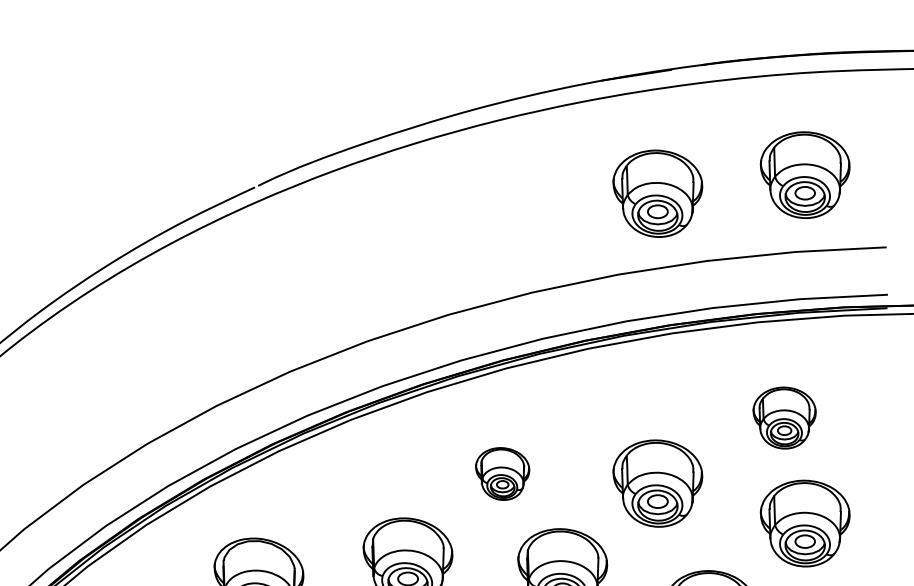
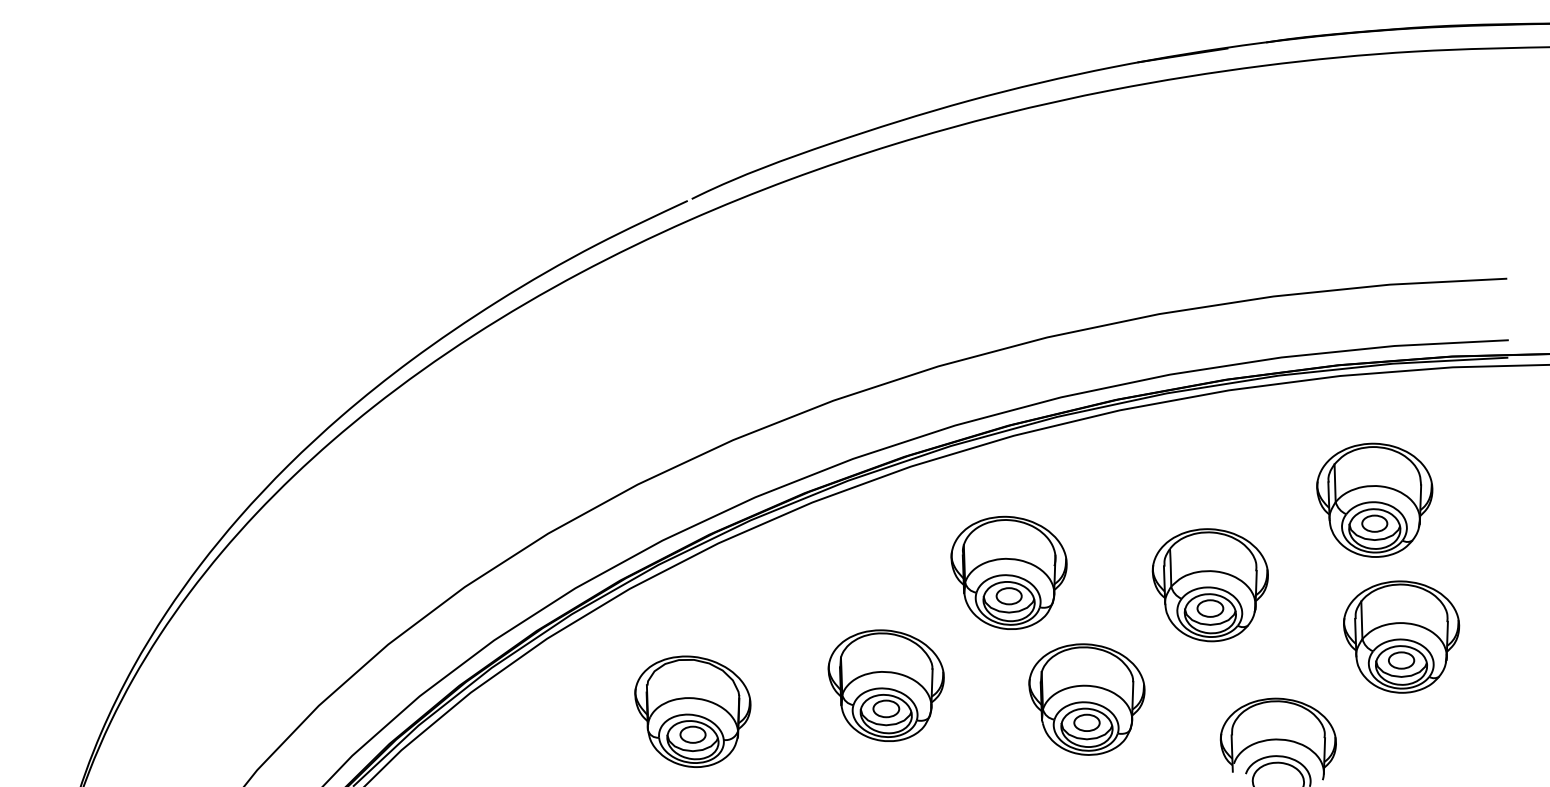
part: (805, 174) -> (1401, 184), removed
part: (657, 193) -> (1209, 209), removed
part: (784, 417) -> (1374, 499), size x1.43
part: (502, 473) -> (1008, 572), size x1.67

